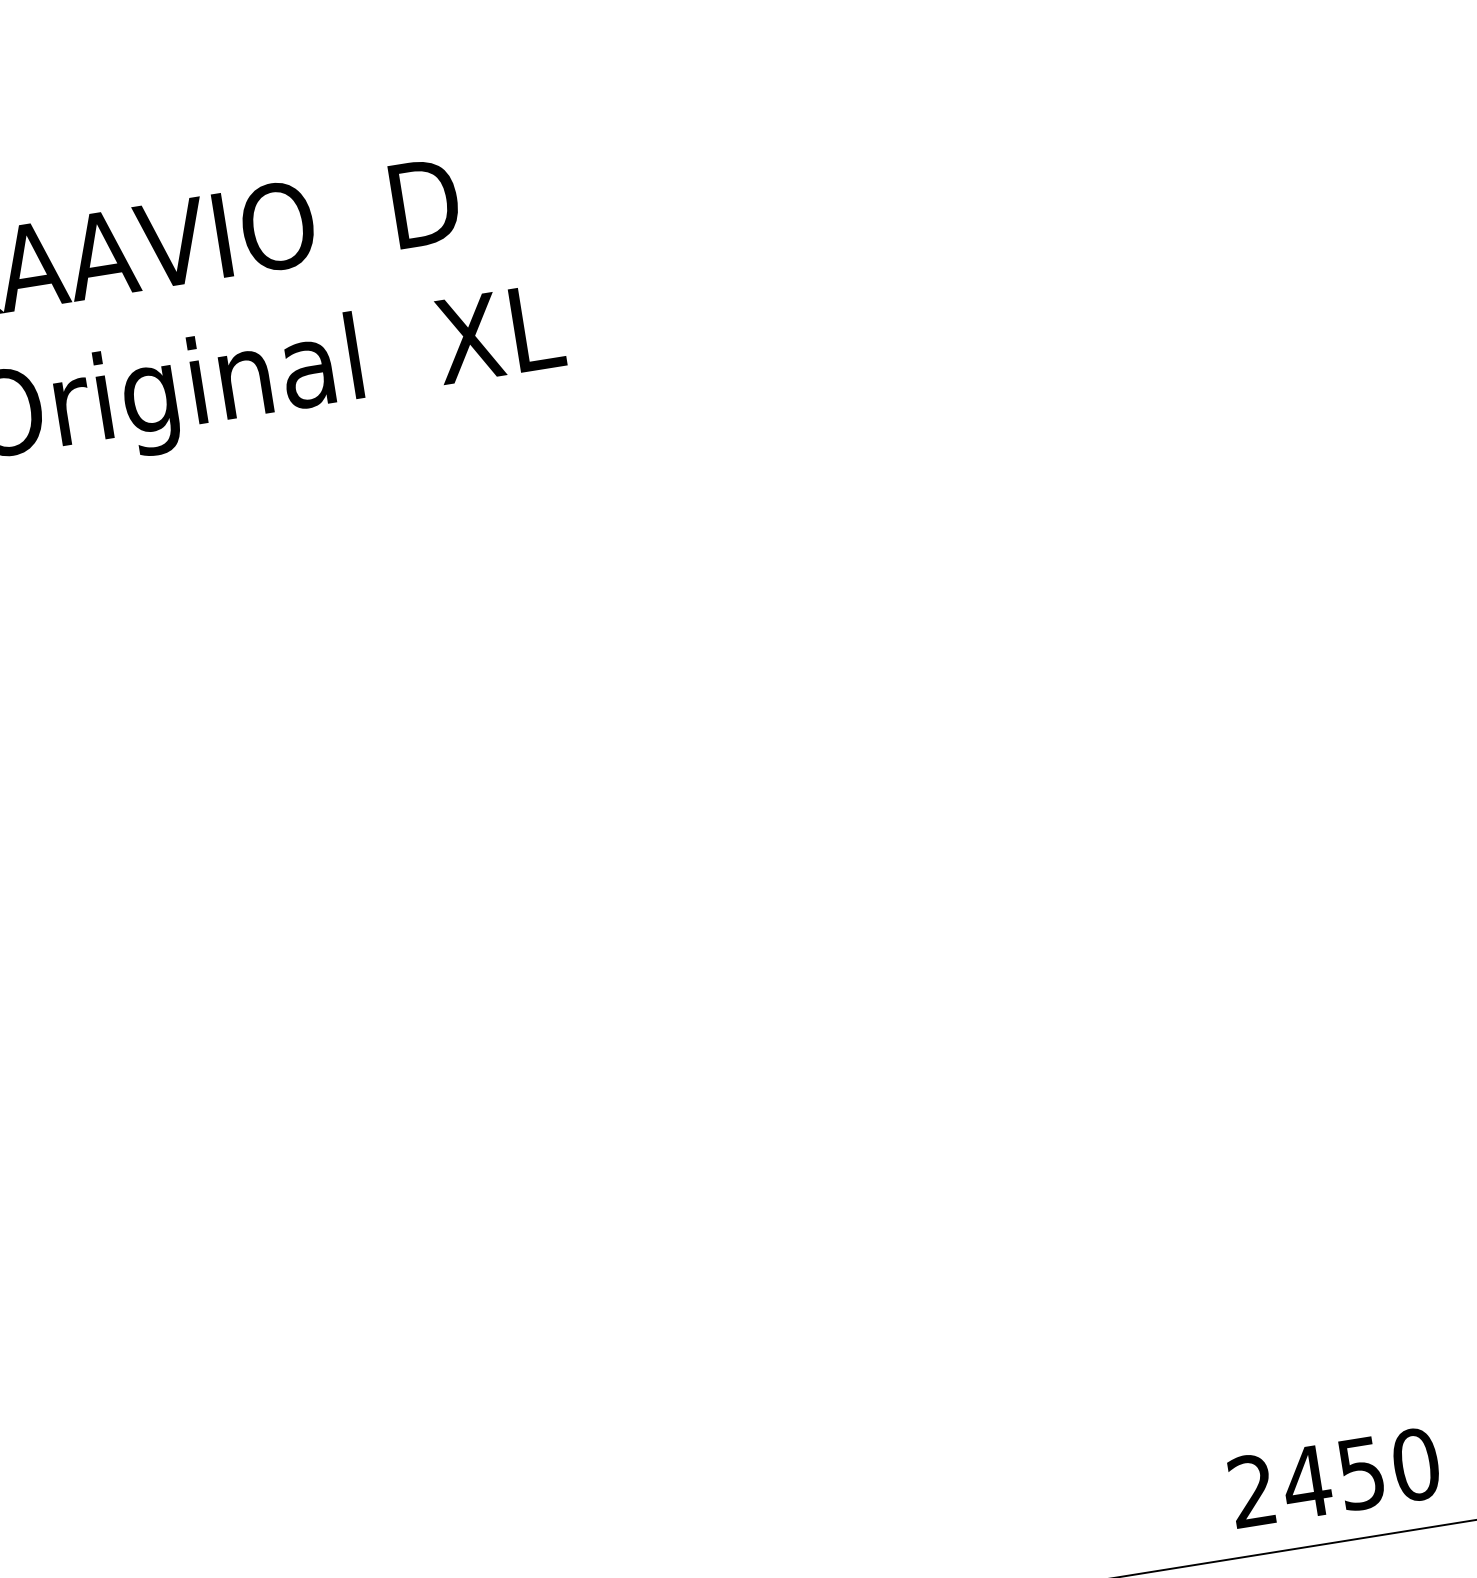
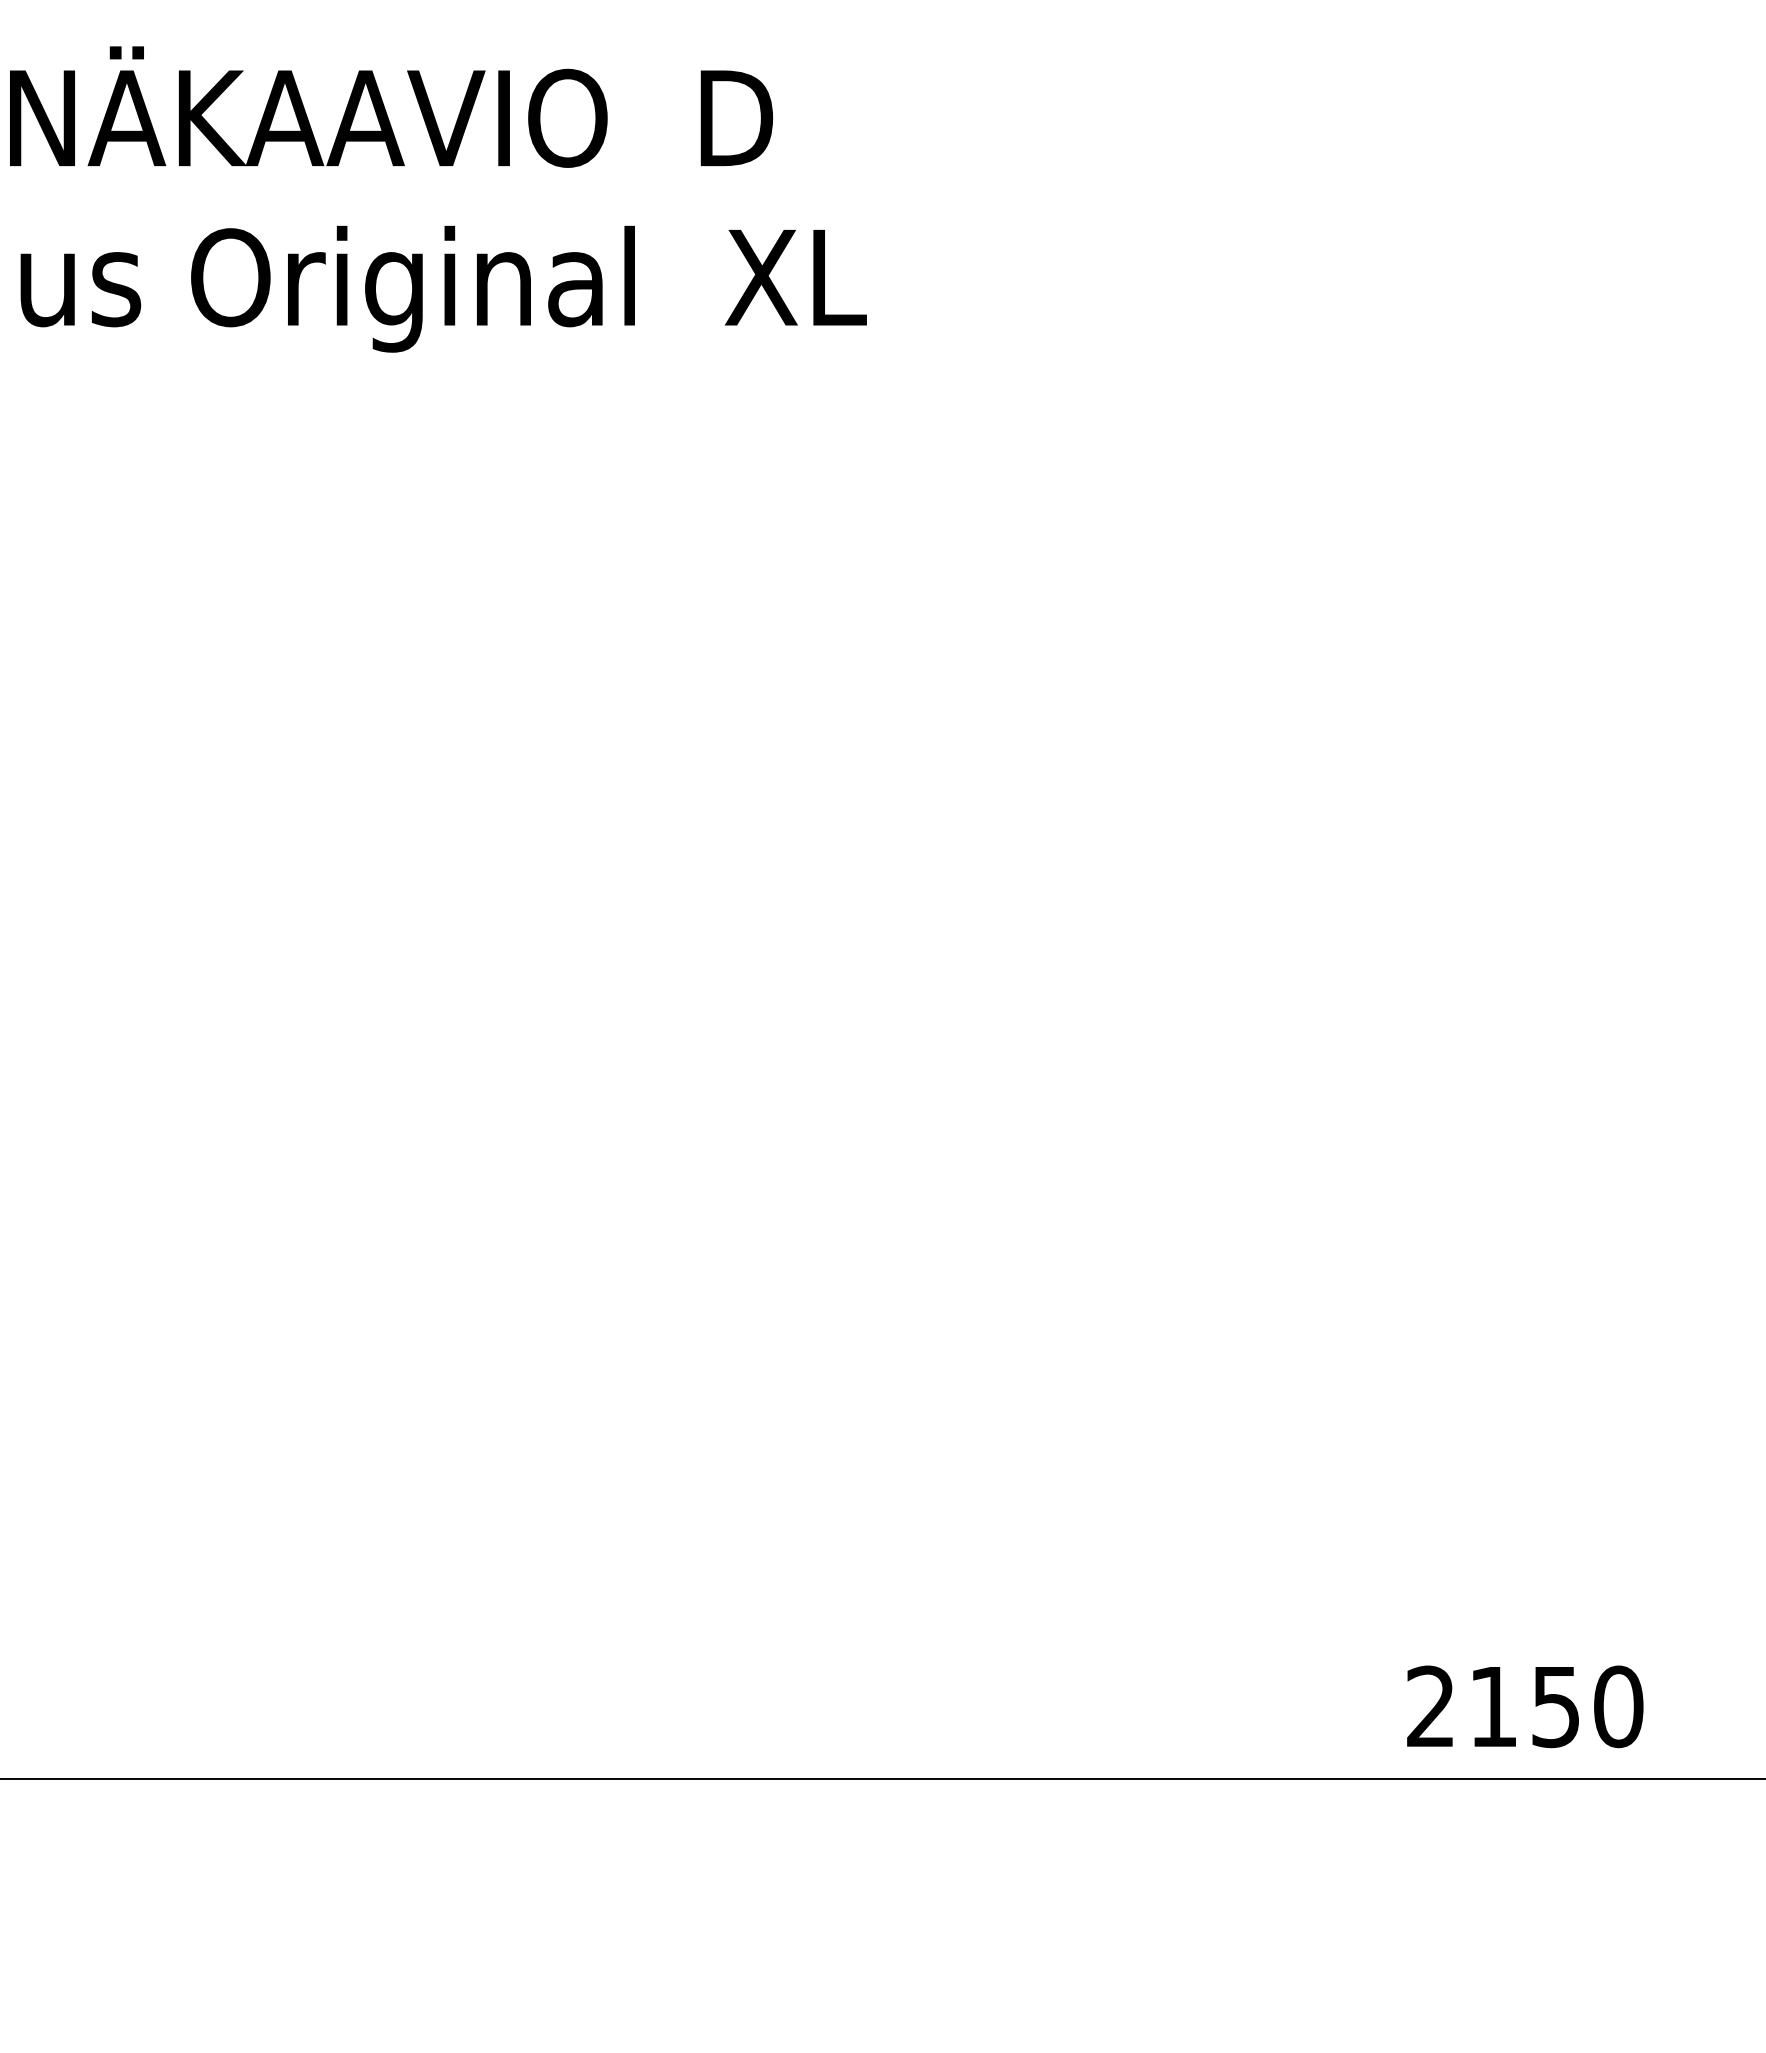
text: (1306, 1481) -> (1493, 1706), 2450 -> 2150

